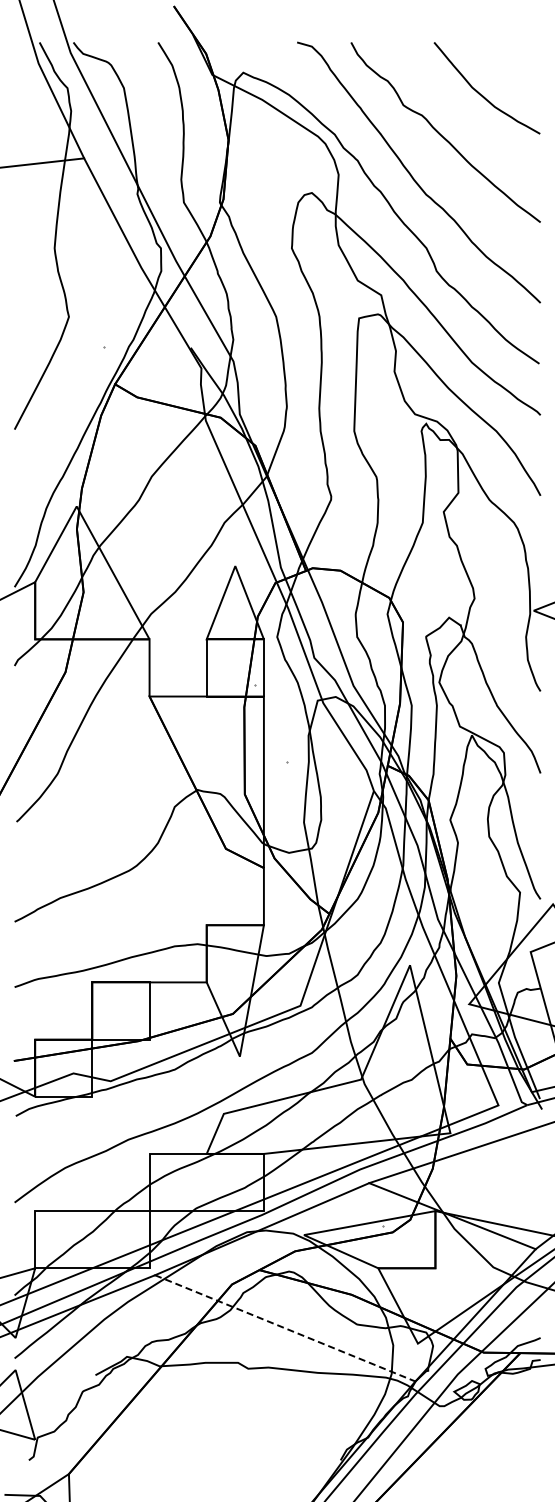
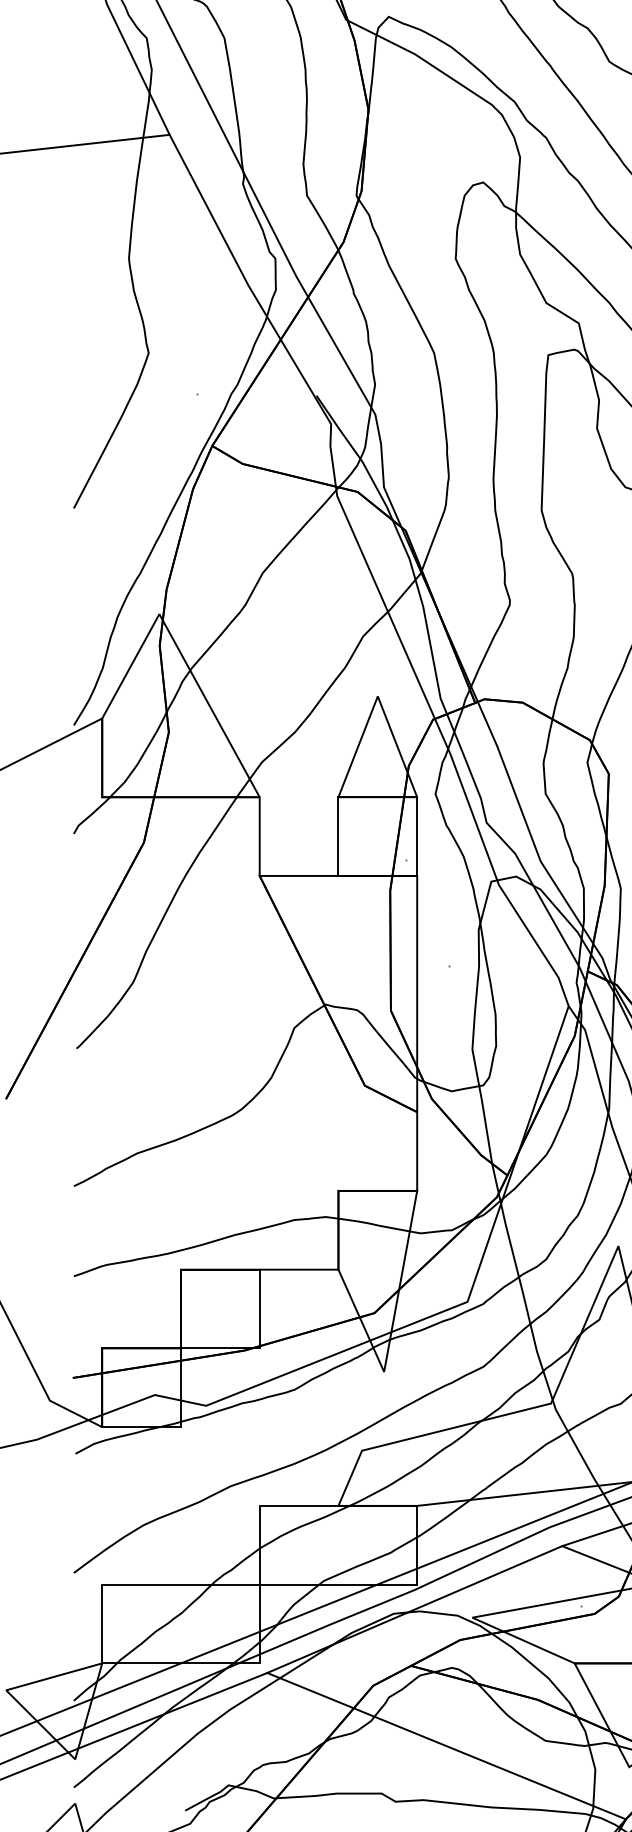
line: (285, 1328) -> (446, 1746), dashed -> solid

